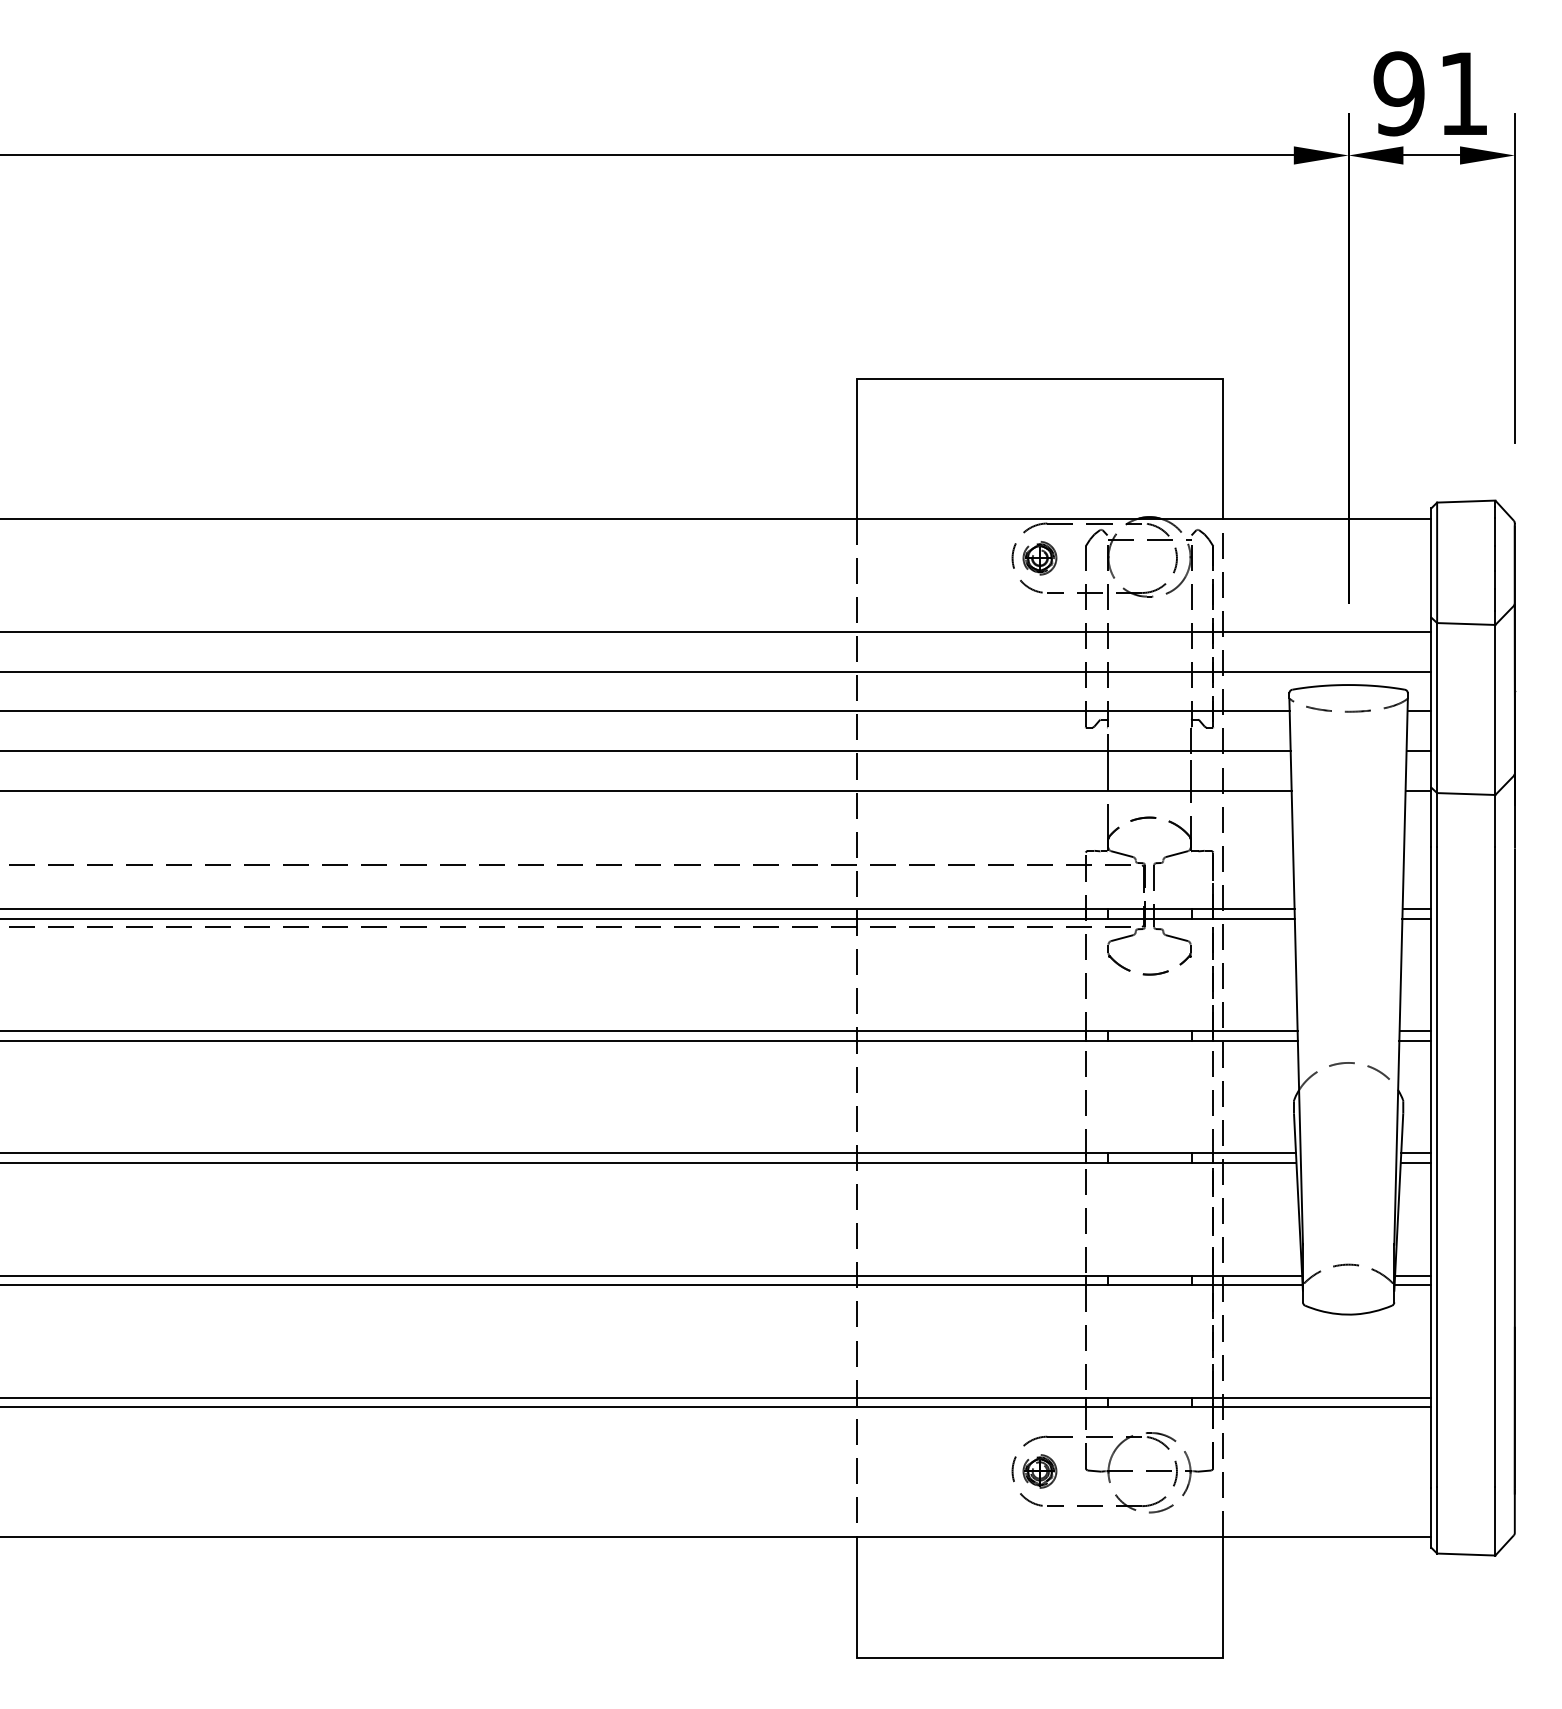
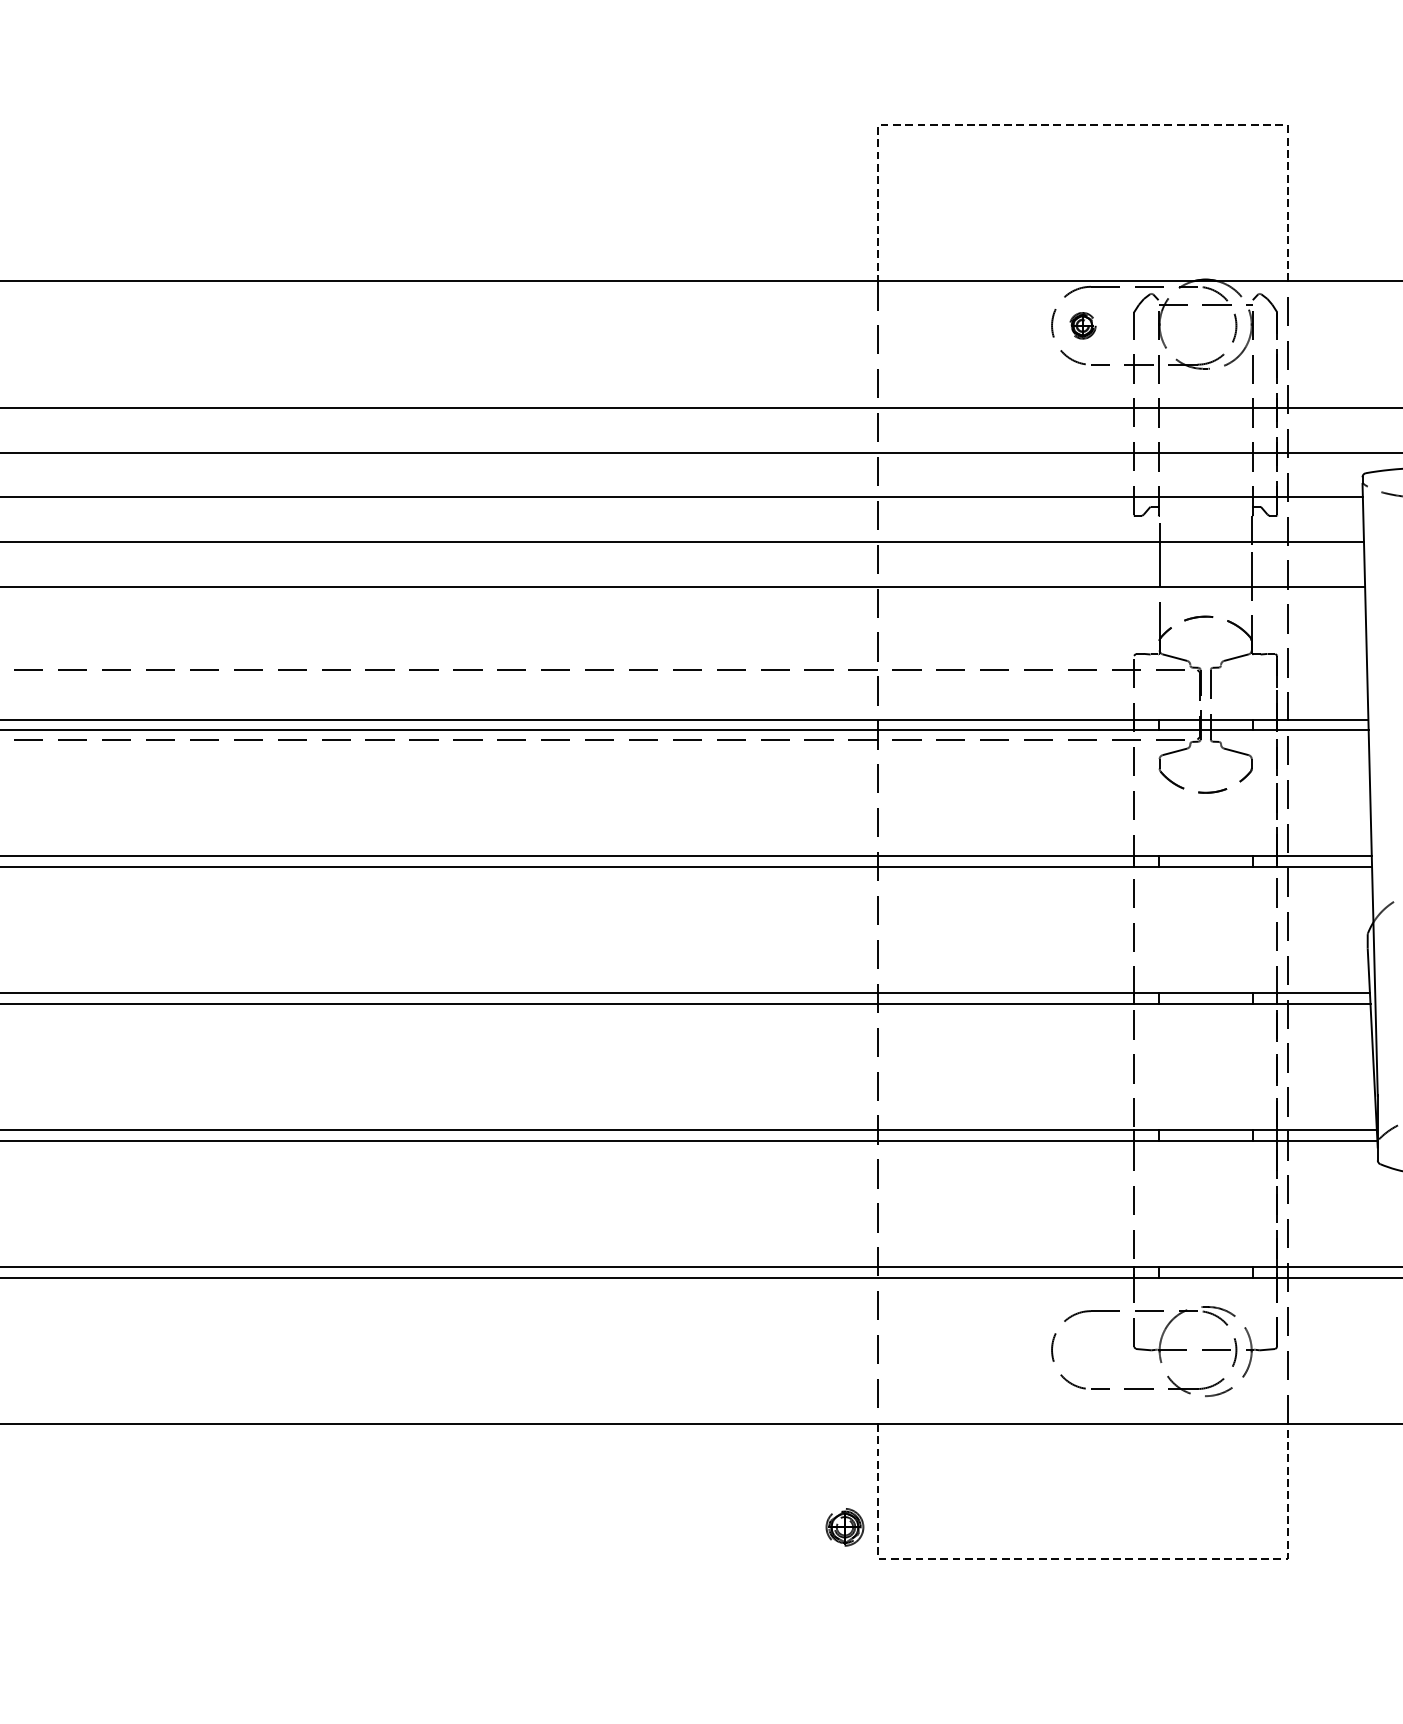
line: (1039, 379) -> (1082, 125), solid -> dashed
part: (1039, 558) -> (1082, 326), size x0.7
part: (1039, 1471) -> (844, 1527), moved
line: (1039, 1657) -> (1082, 1558), solid -> dashed

